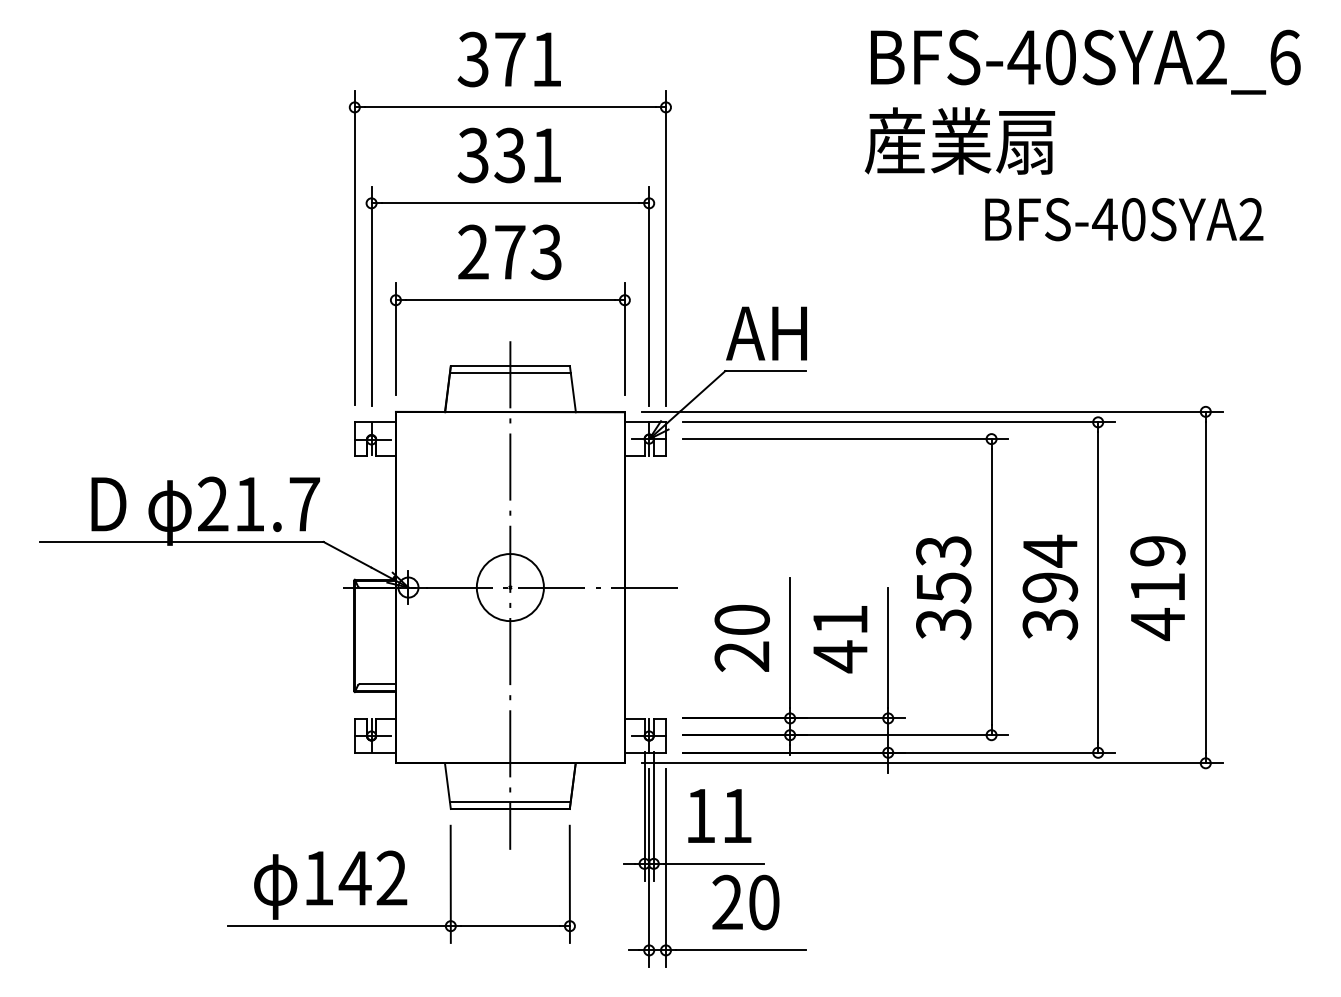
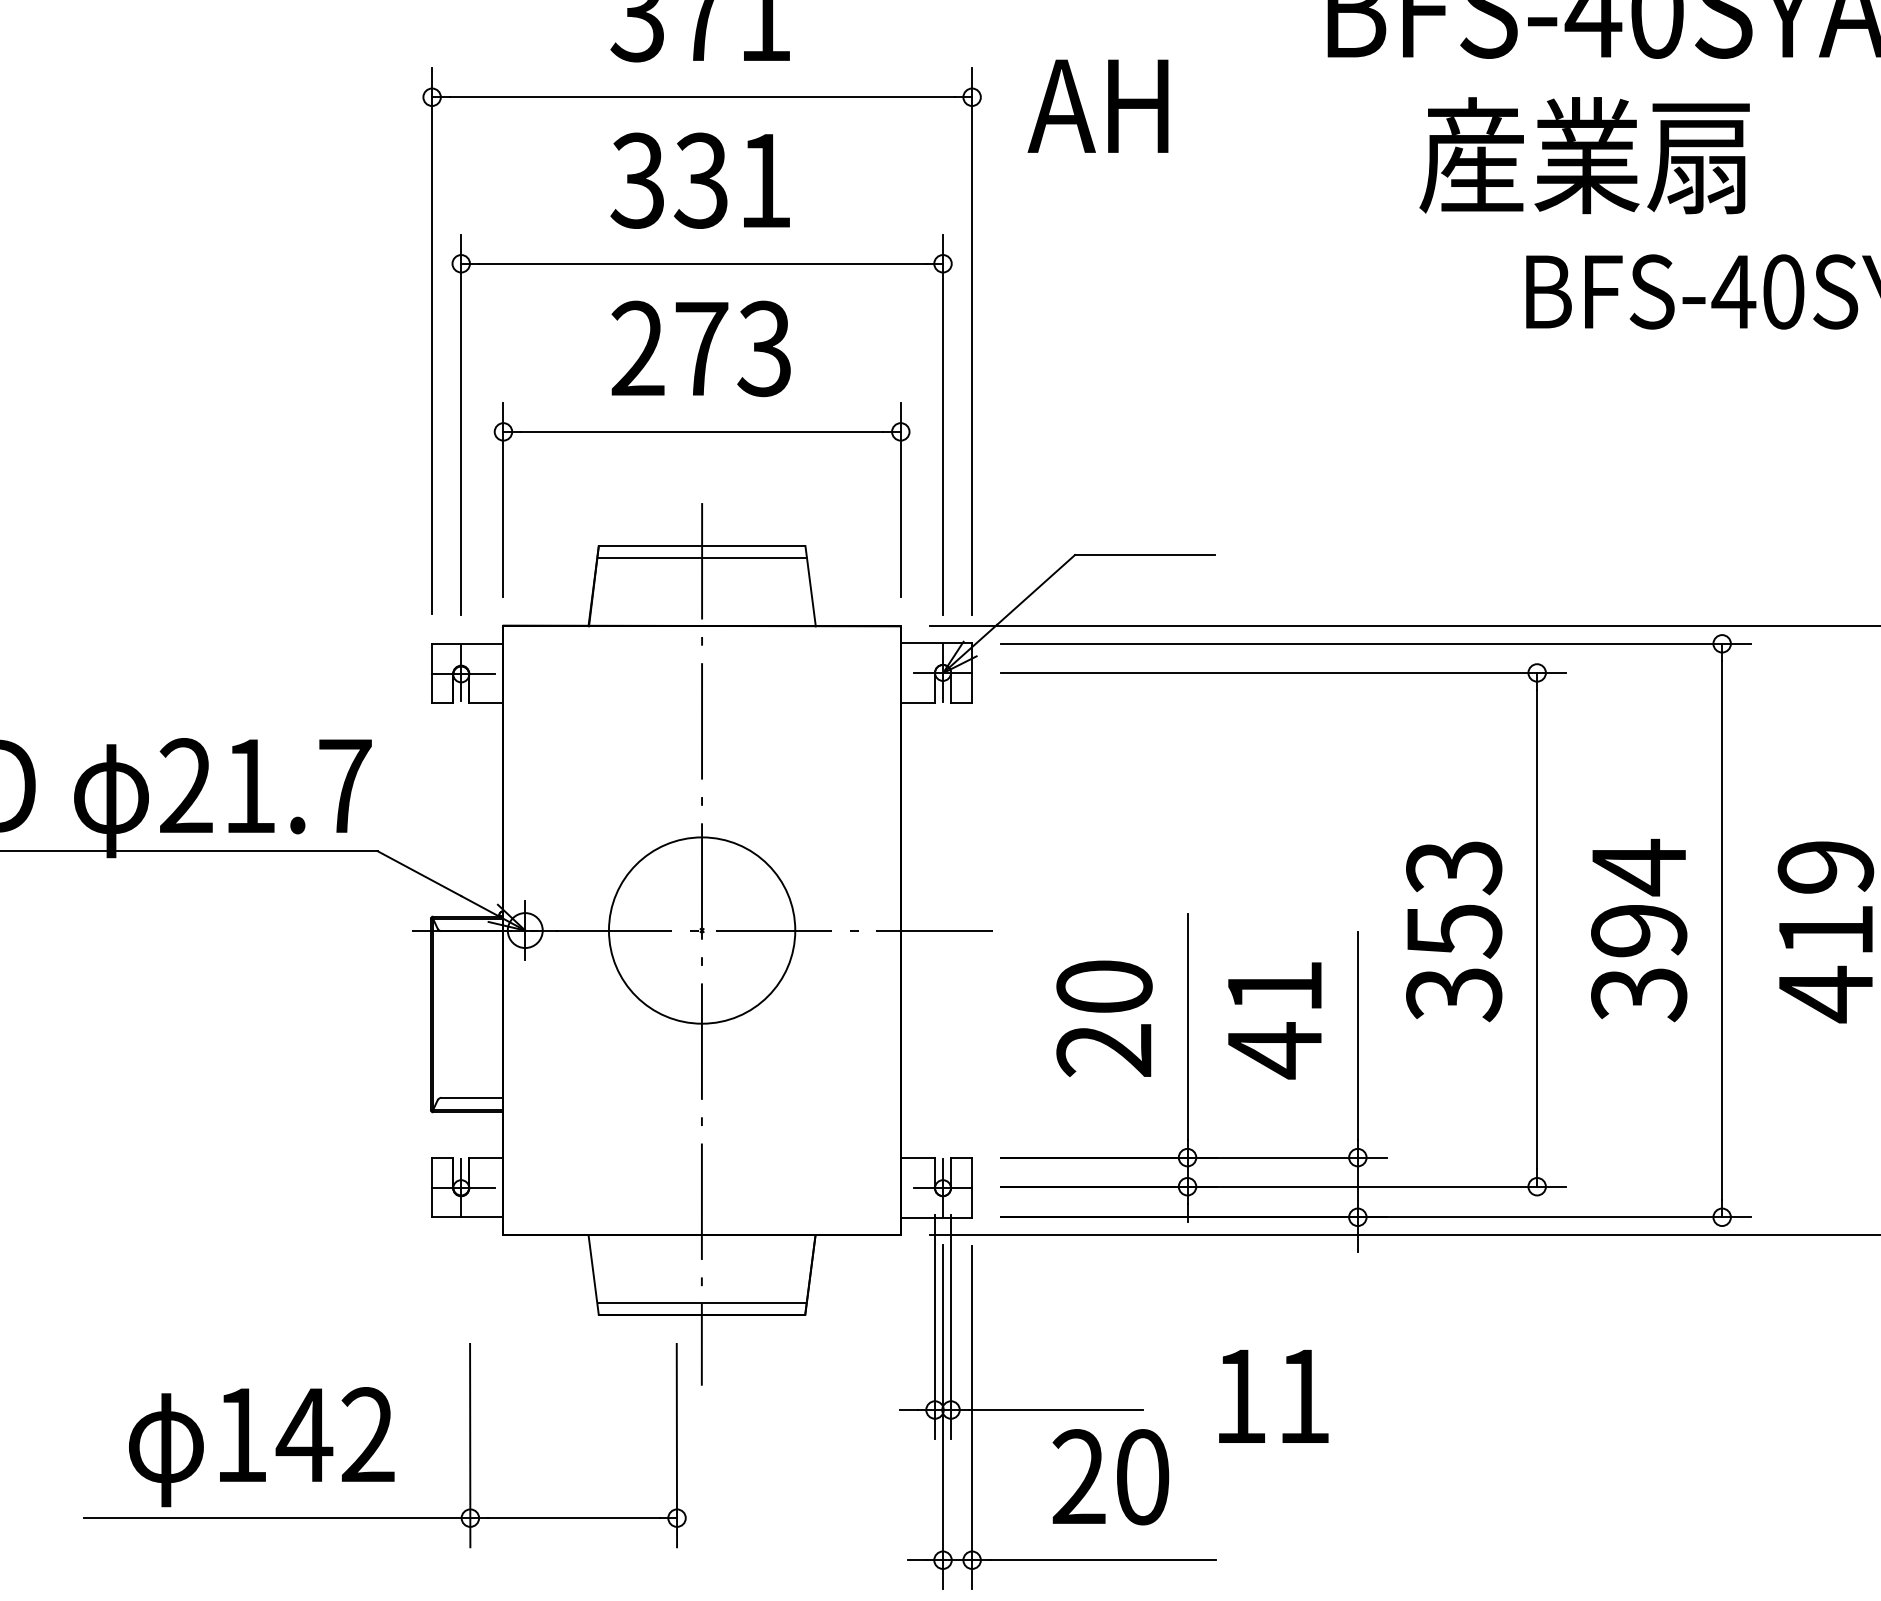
text: (959, 140) -> (1583, 154), moved
text: (766, 333) -> (1097, 106), moved
circle: (509, 587) -> (700, 930), size x1.6
text: (719, 815) -> (1273, 1395), moved
part: (401, 883) -> (384, 1444), moved

